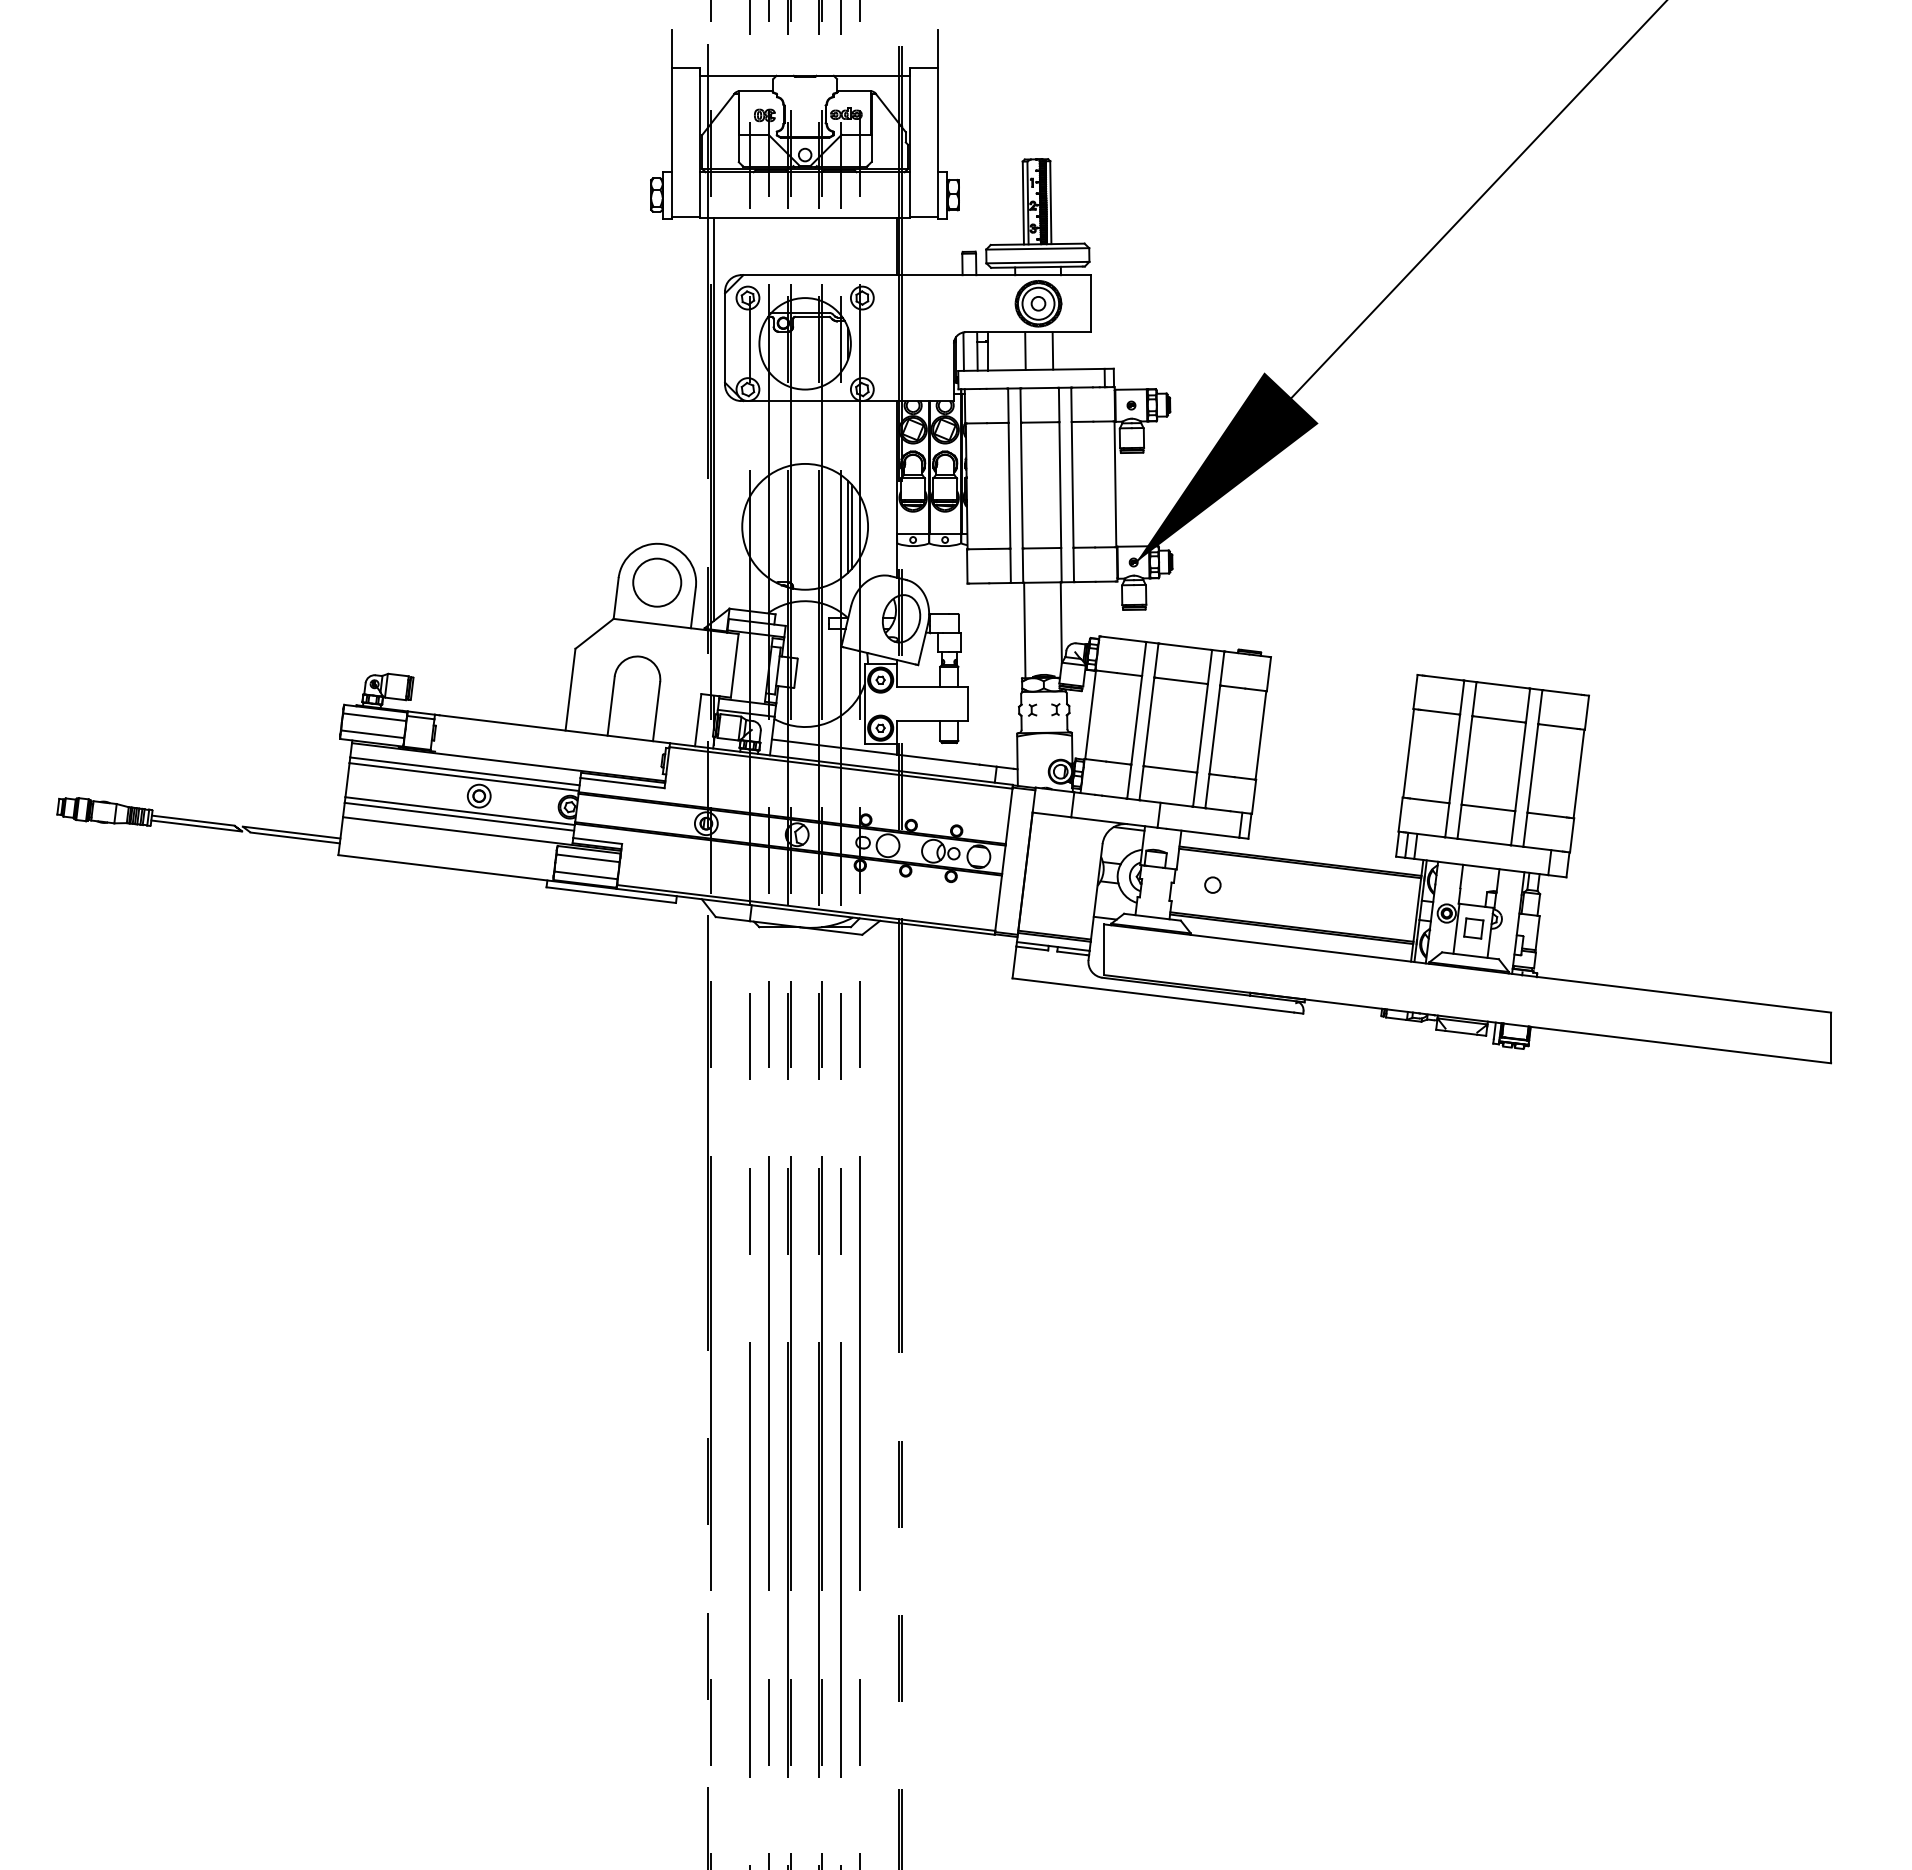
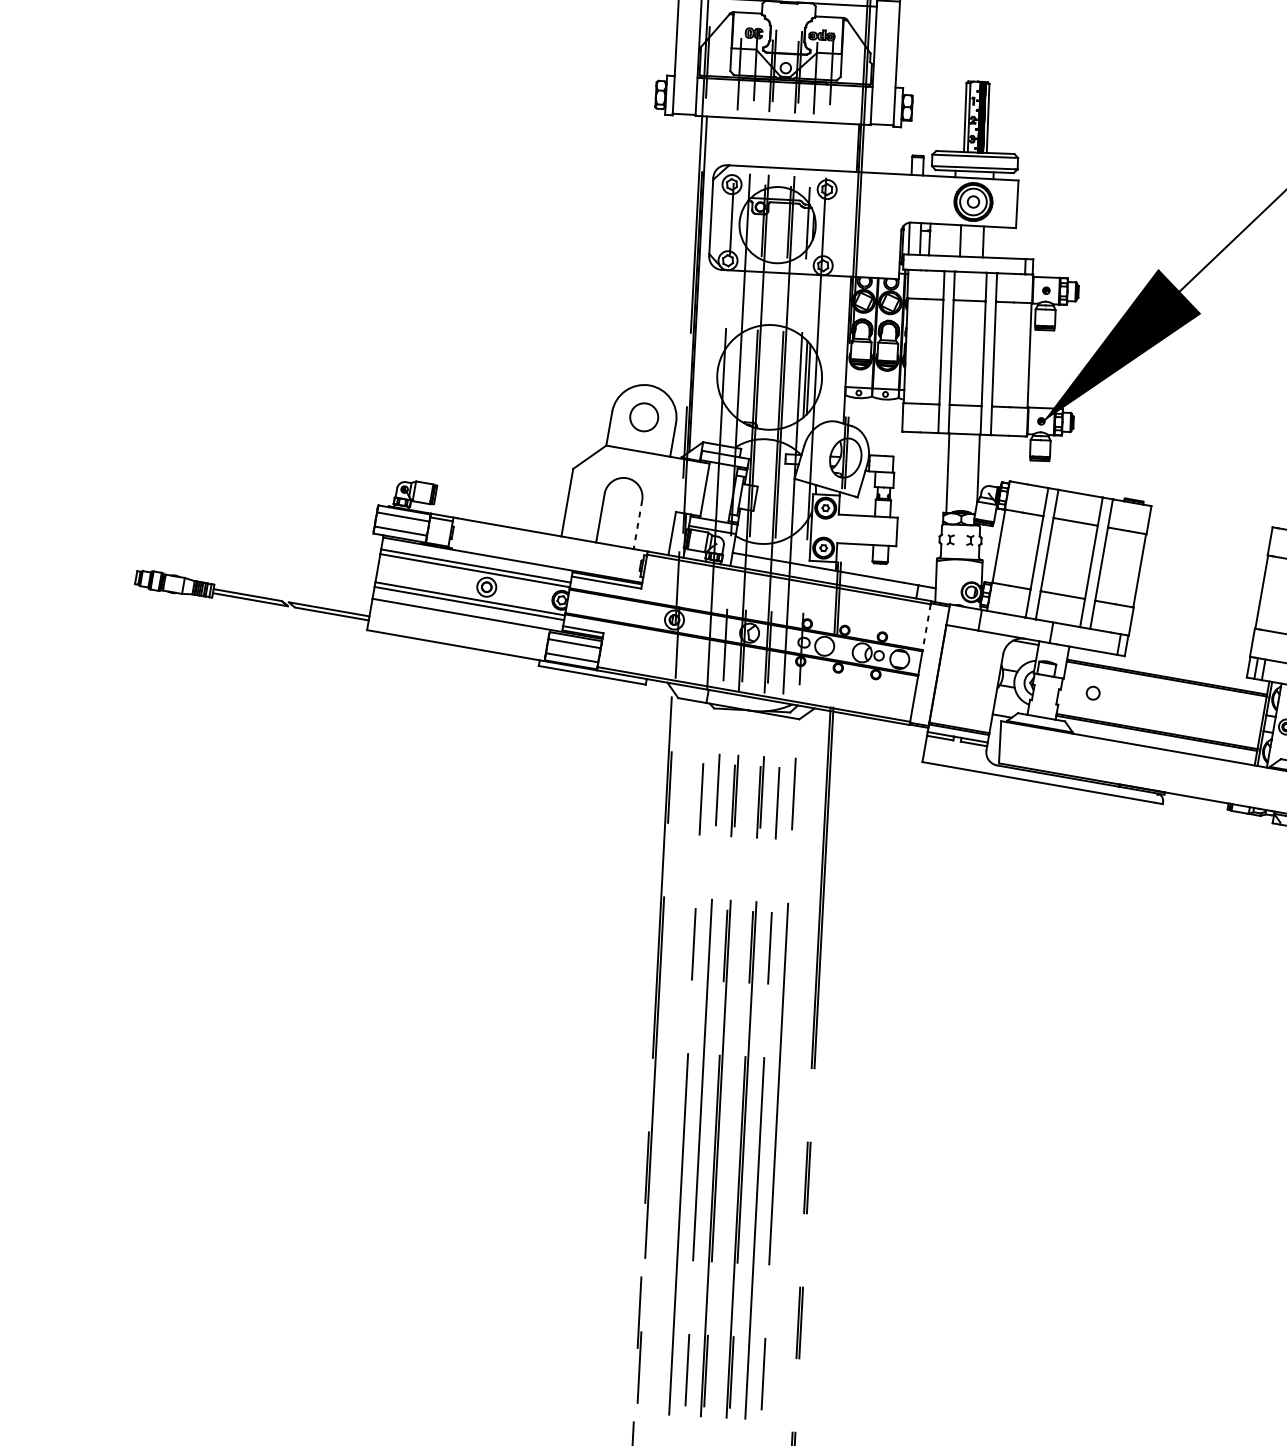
circle: (657, 582) -> (644, 417), size x0.7
line: (656, 711) -> (637, 524), solid -> dashed
line: (1009, 816) -> (926, 627), solid -> dashed

